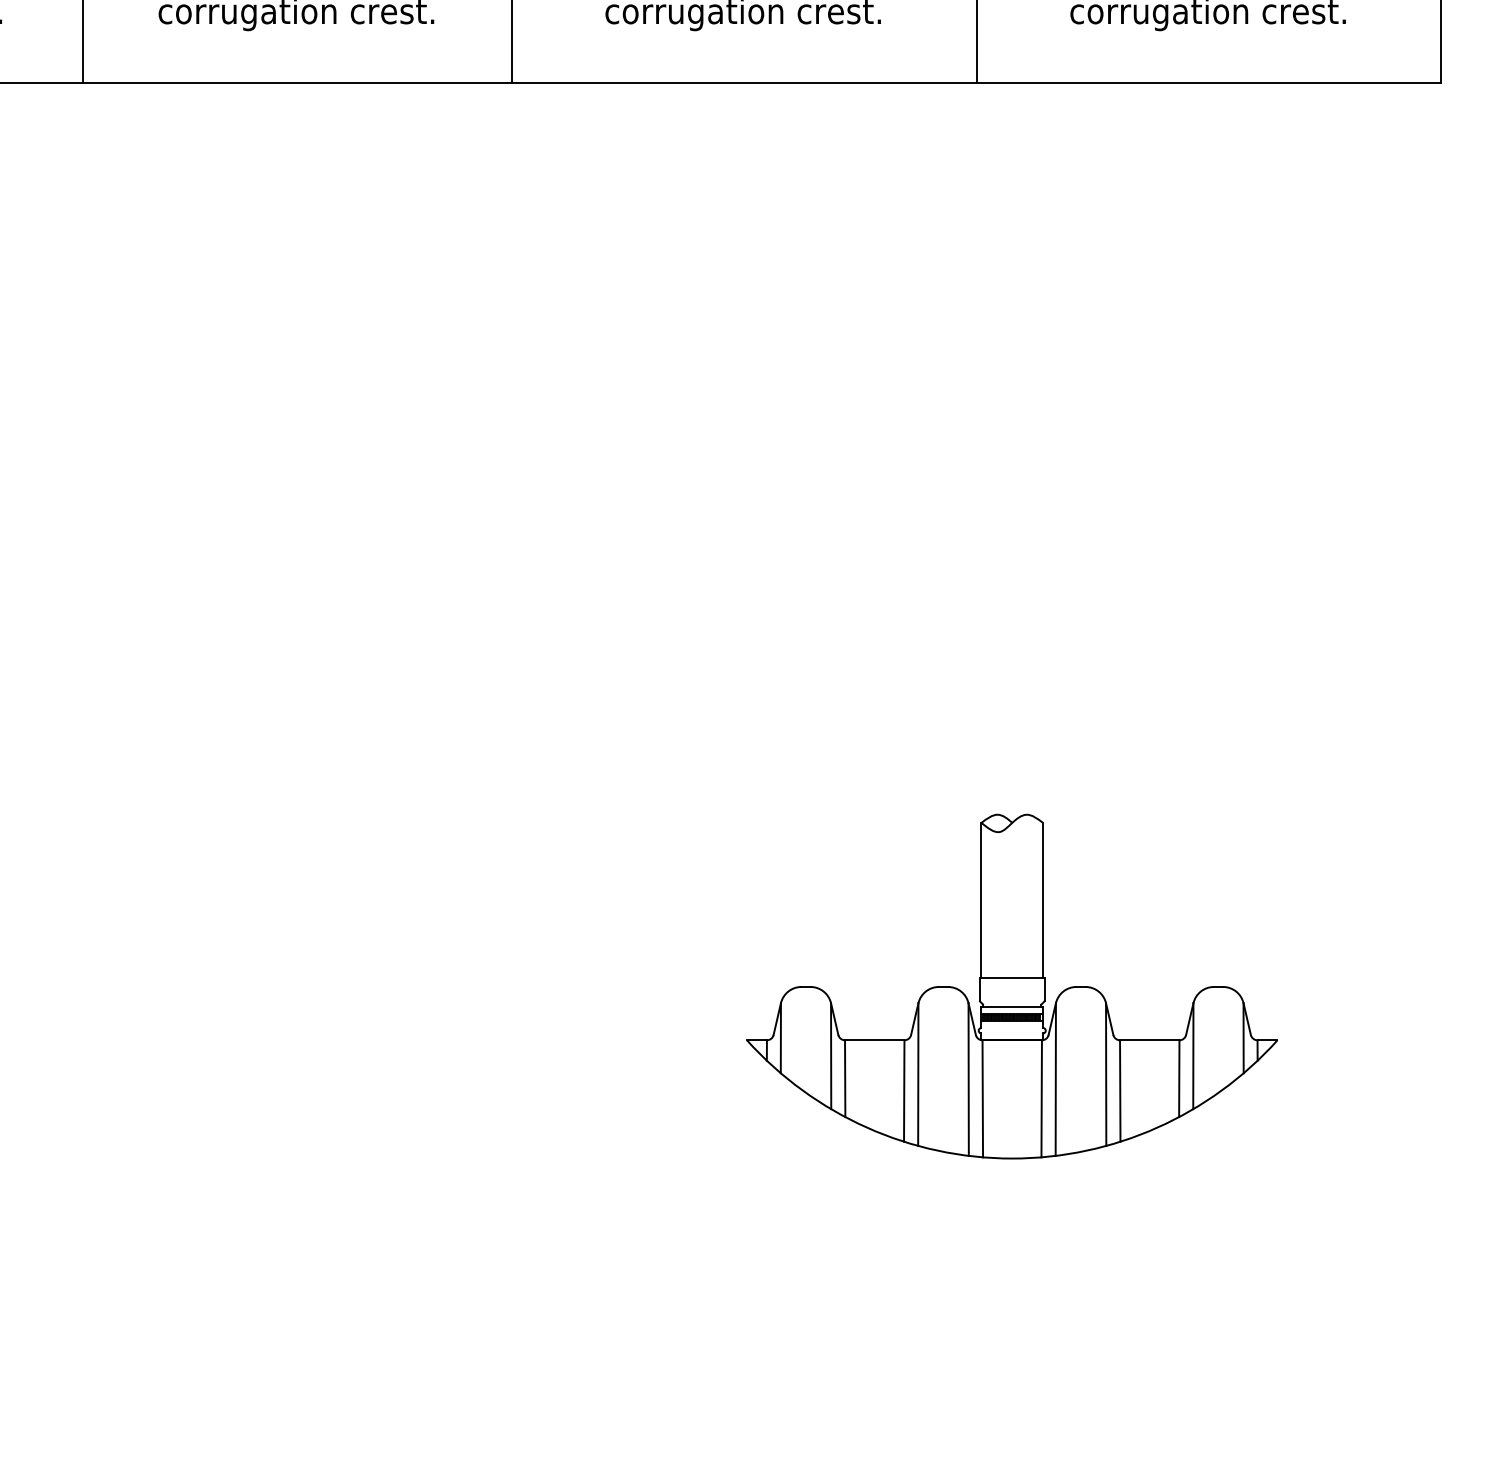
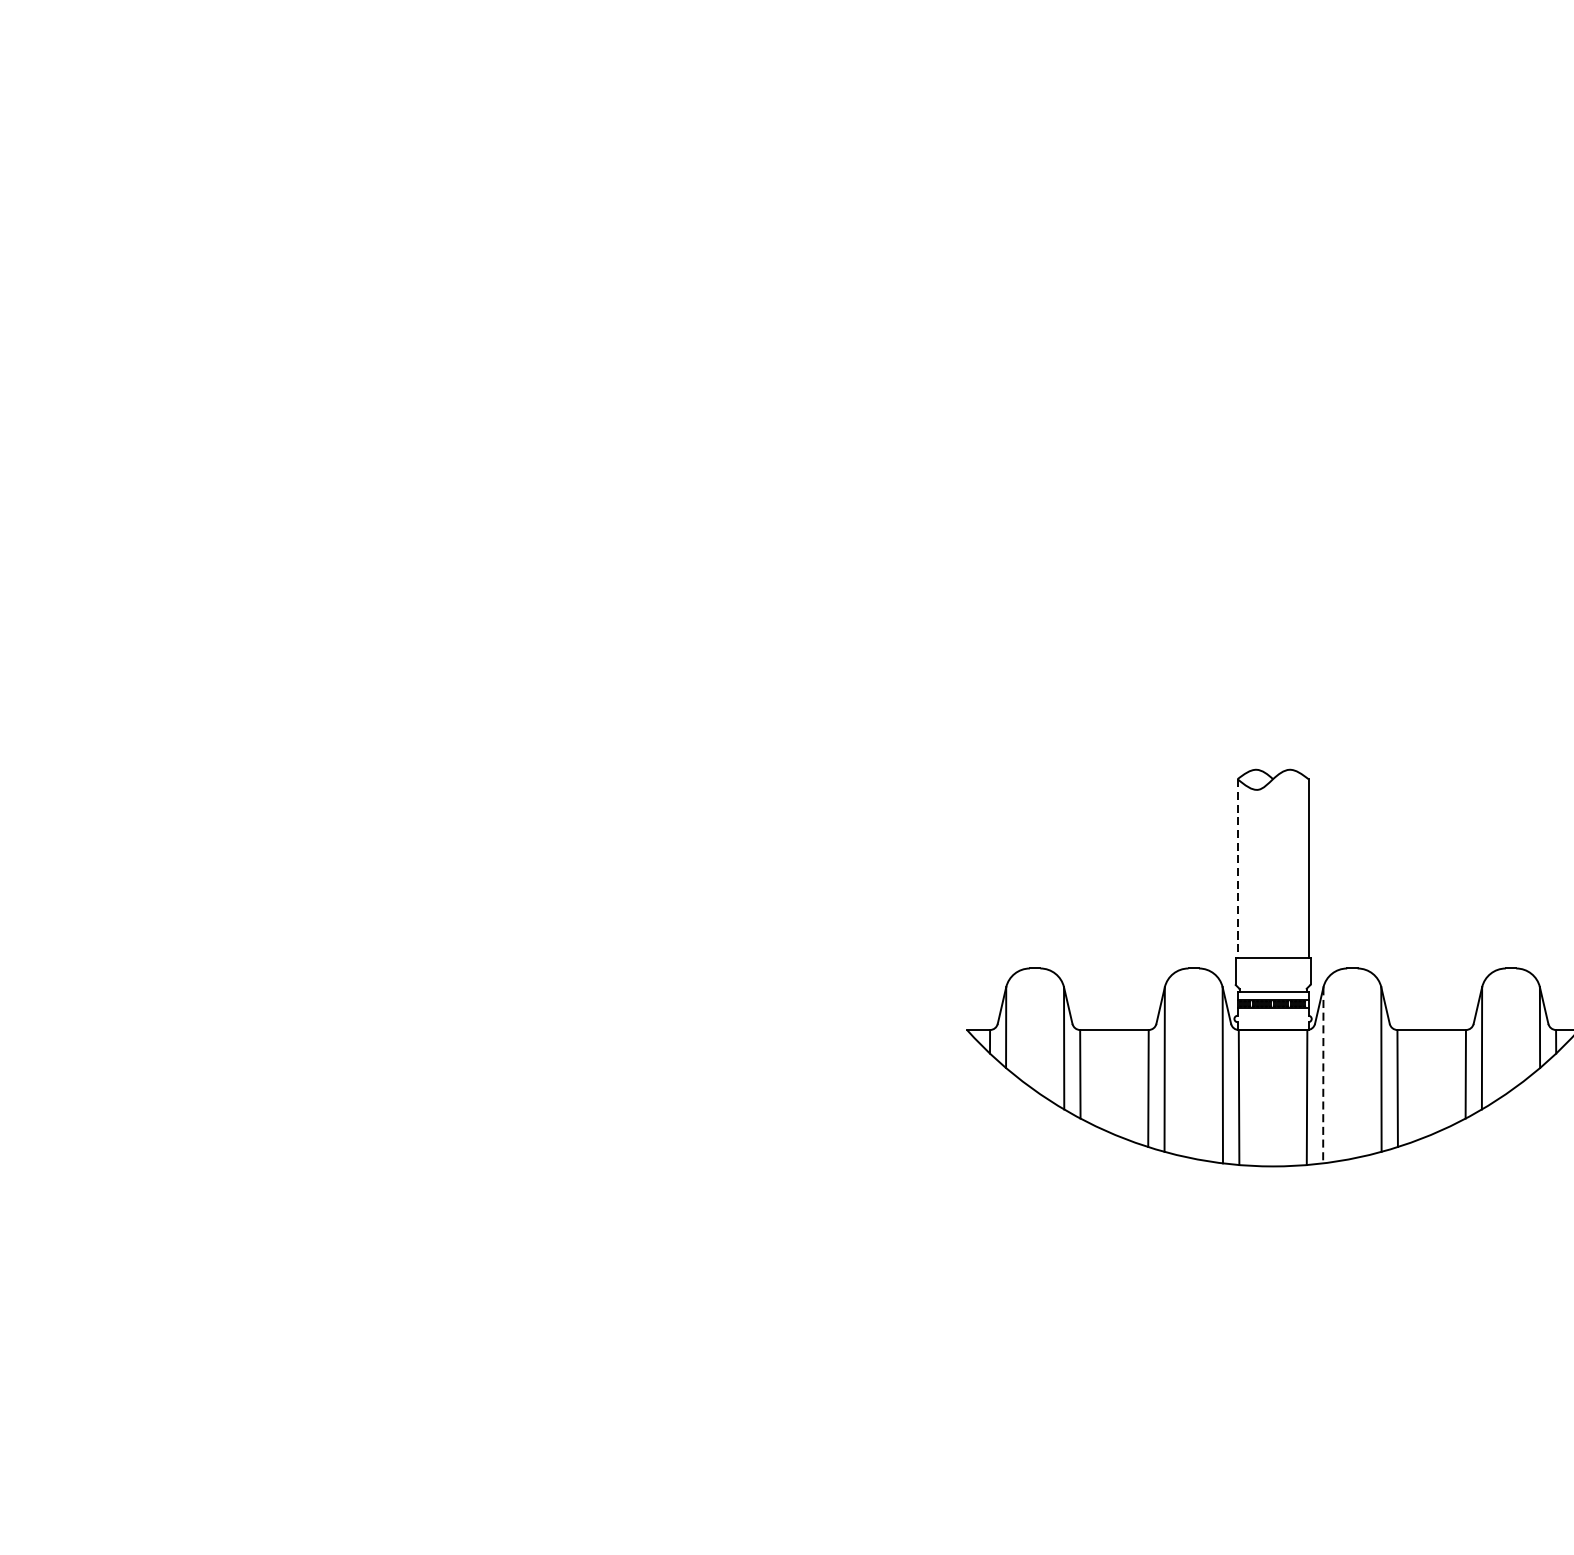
line: (981, 900) -> (1237, 868), solid -> dashed
line: (1055, 1080) -> (1322, 1076), solid -> dashed

